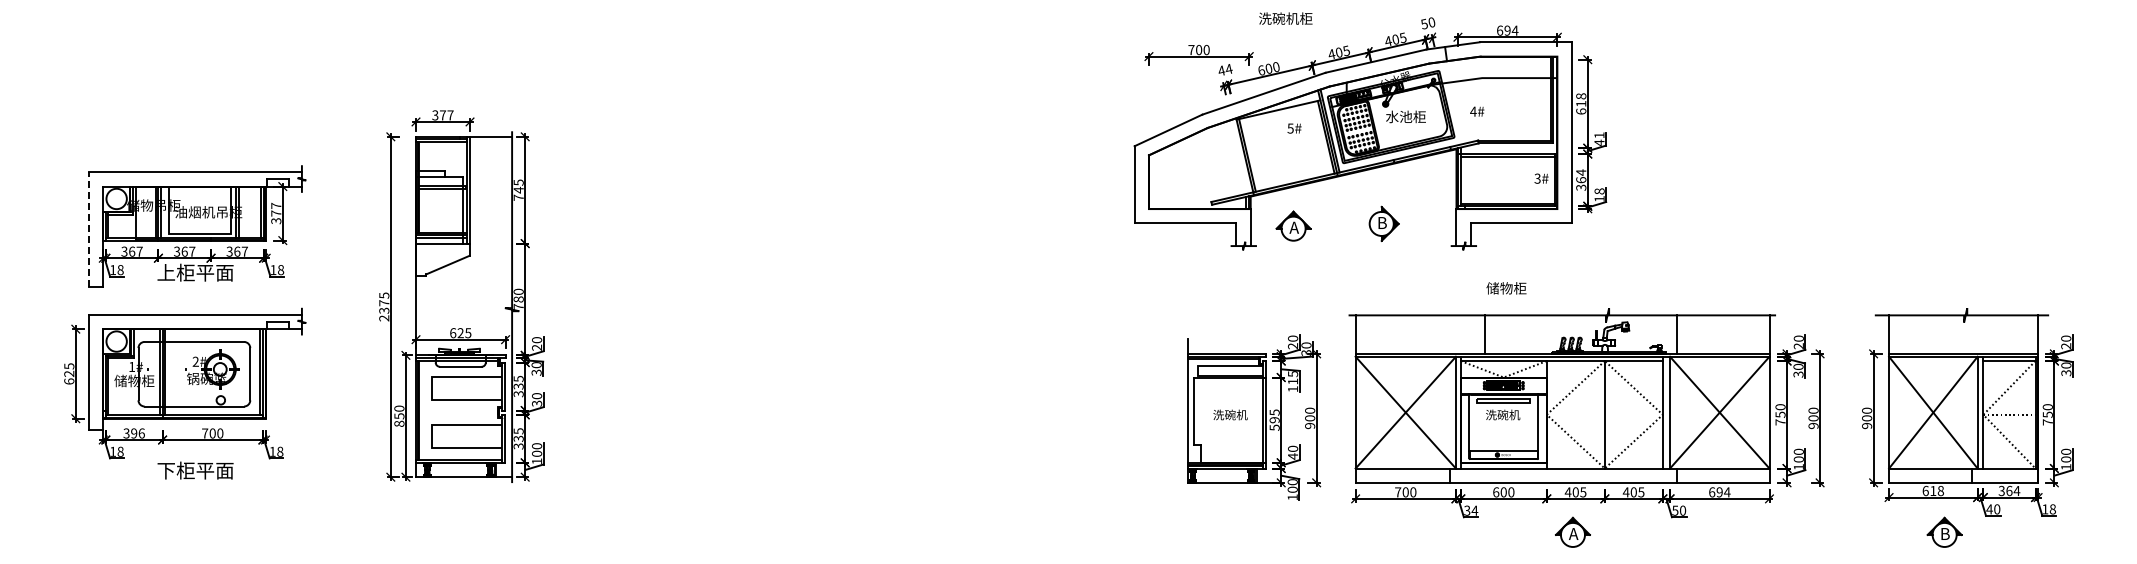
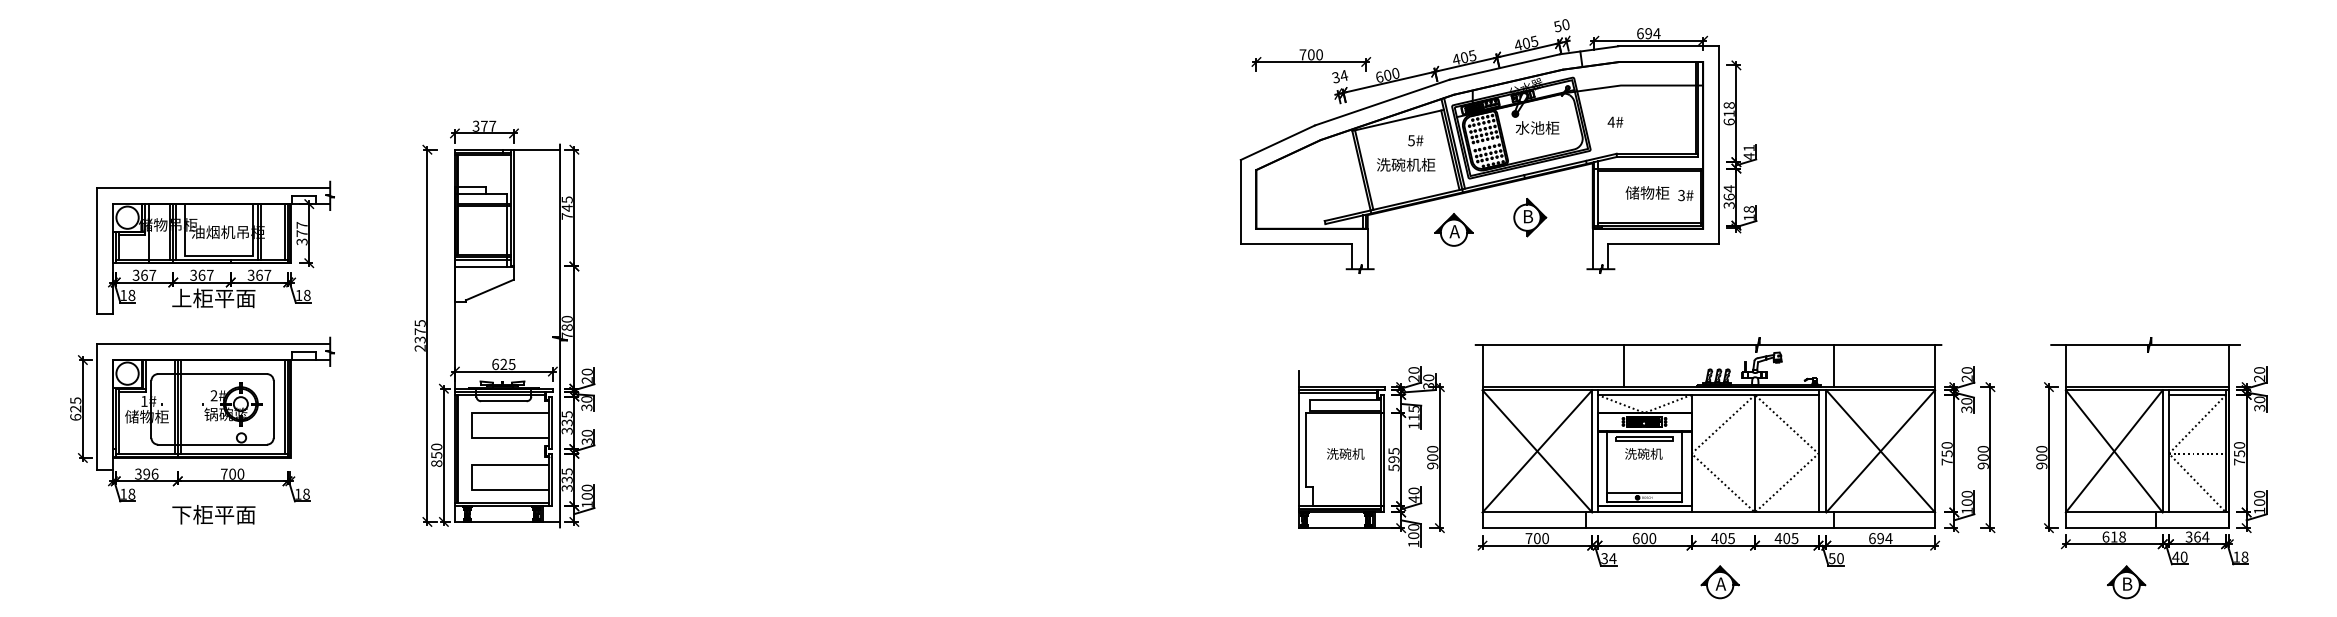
text: (1285, 18) -> (1405, 164), moved
text: (1221, 70) -> (1335, 77), 44 -> 34
part: (1383, 223) -> (1529, 217), moved
part: (1293, 225) -> (1453, 229), moved
line: (88, 229) -> (96, 251), dashed -> solid
text: (1506, 288) -> (1647, 193), moved

